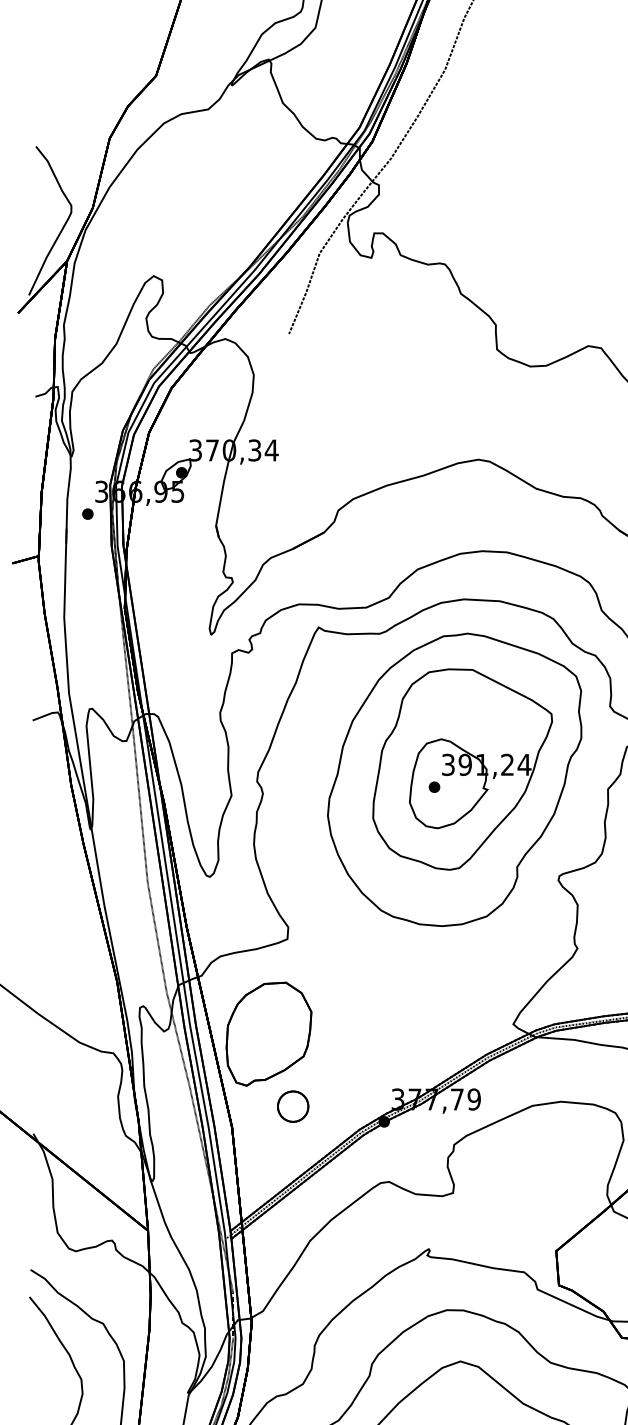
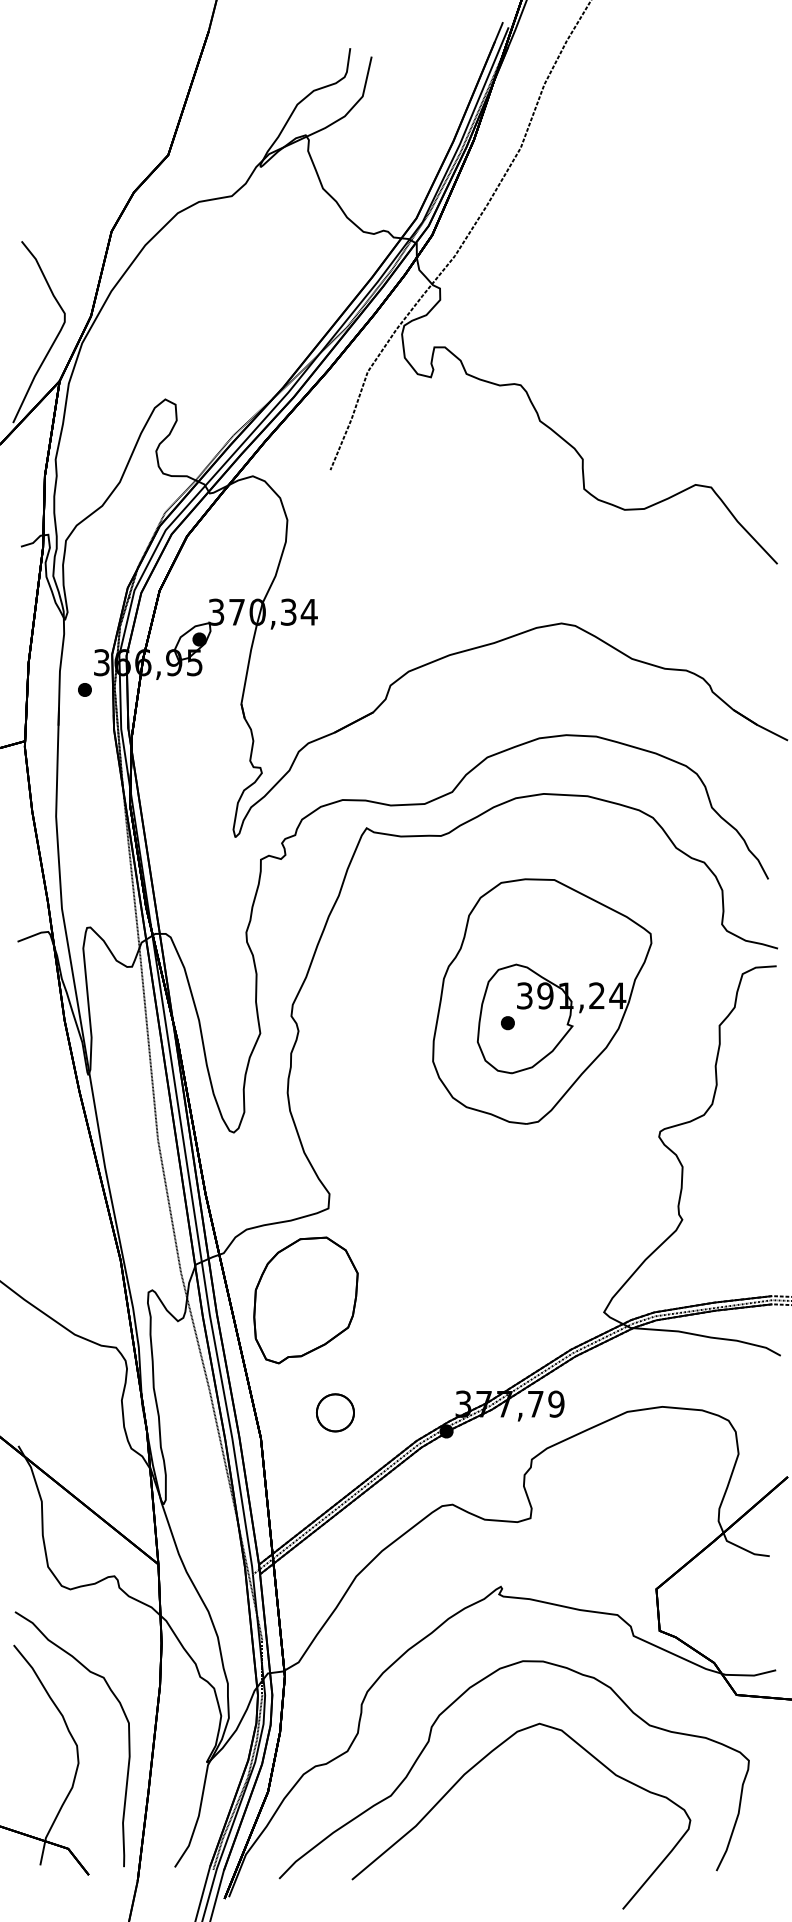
part: (454, 779) -> (532, 1013), removed
part: (268, 1034) -> (305, 1300), moved

